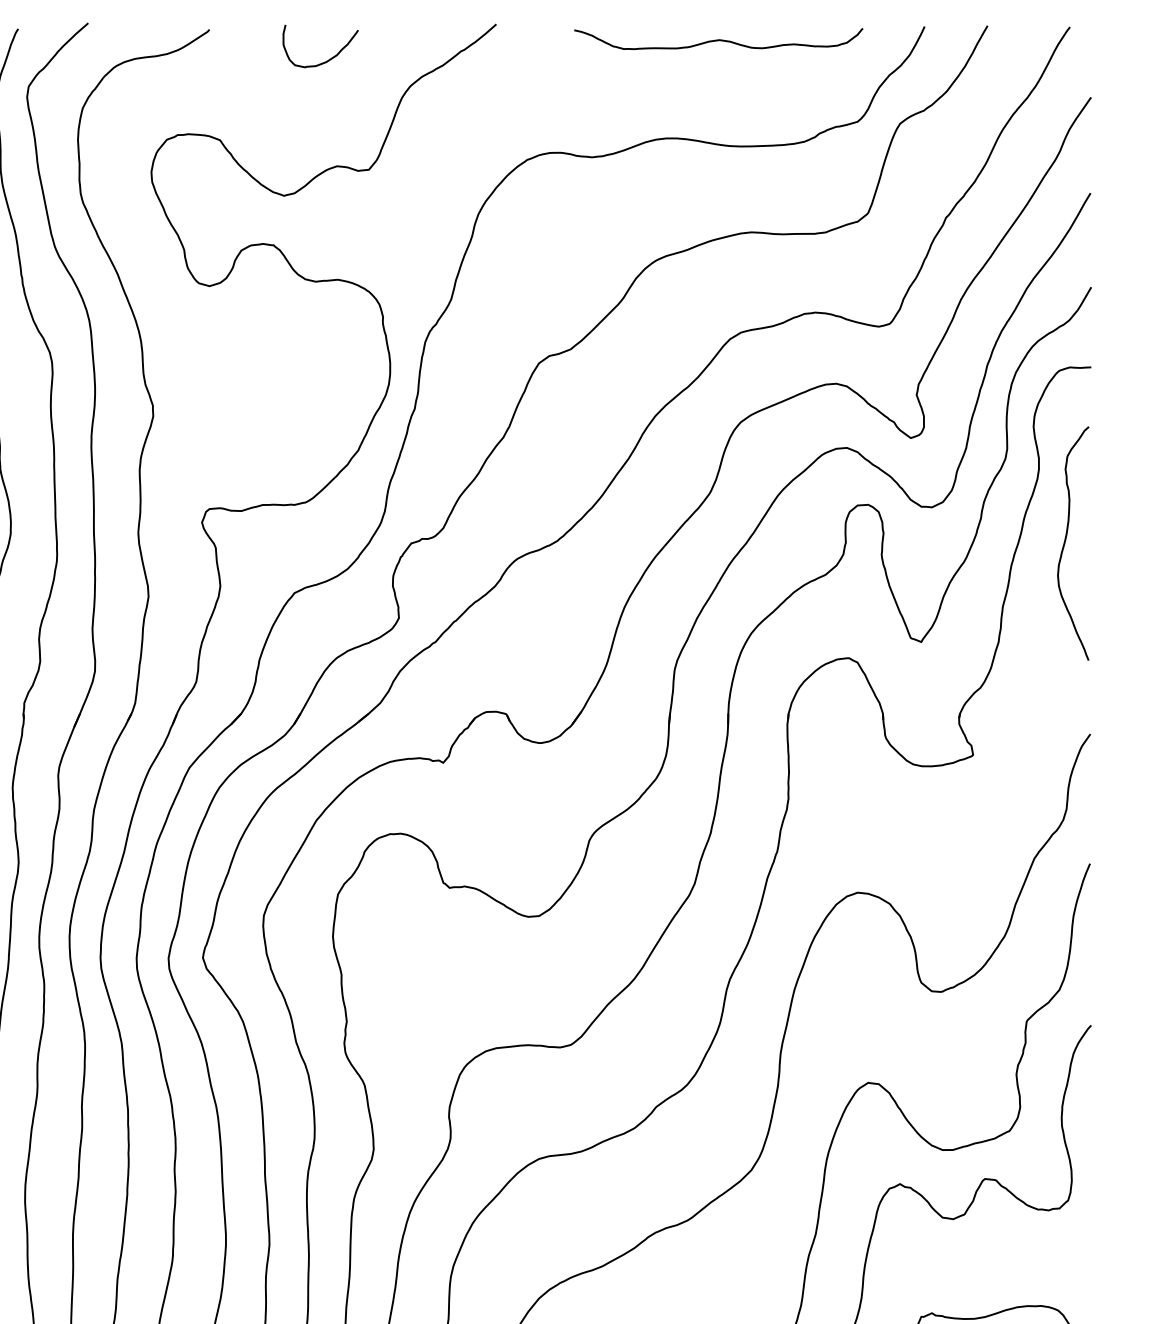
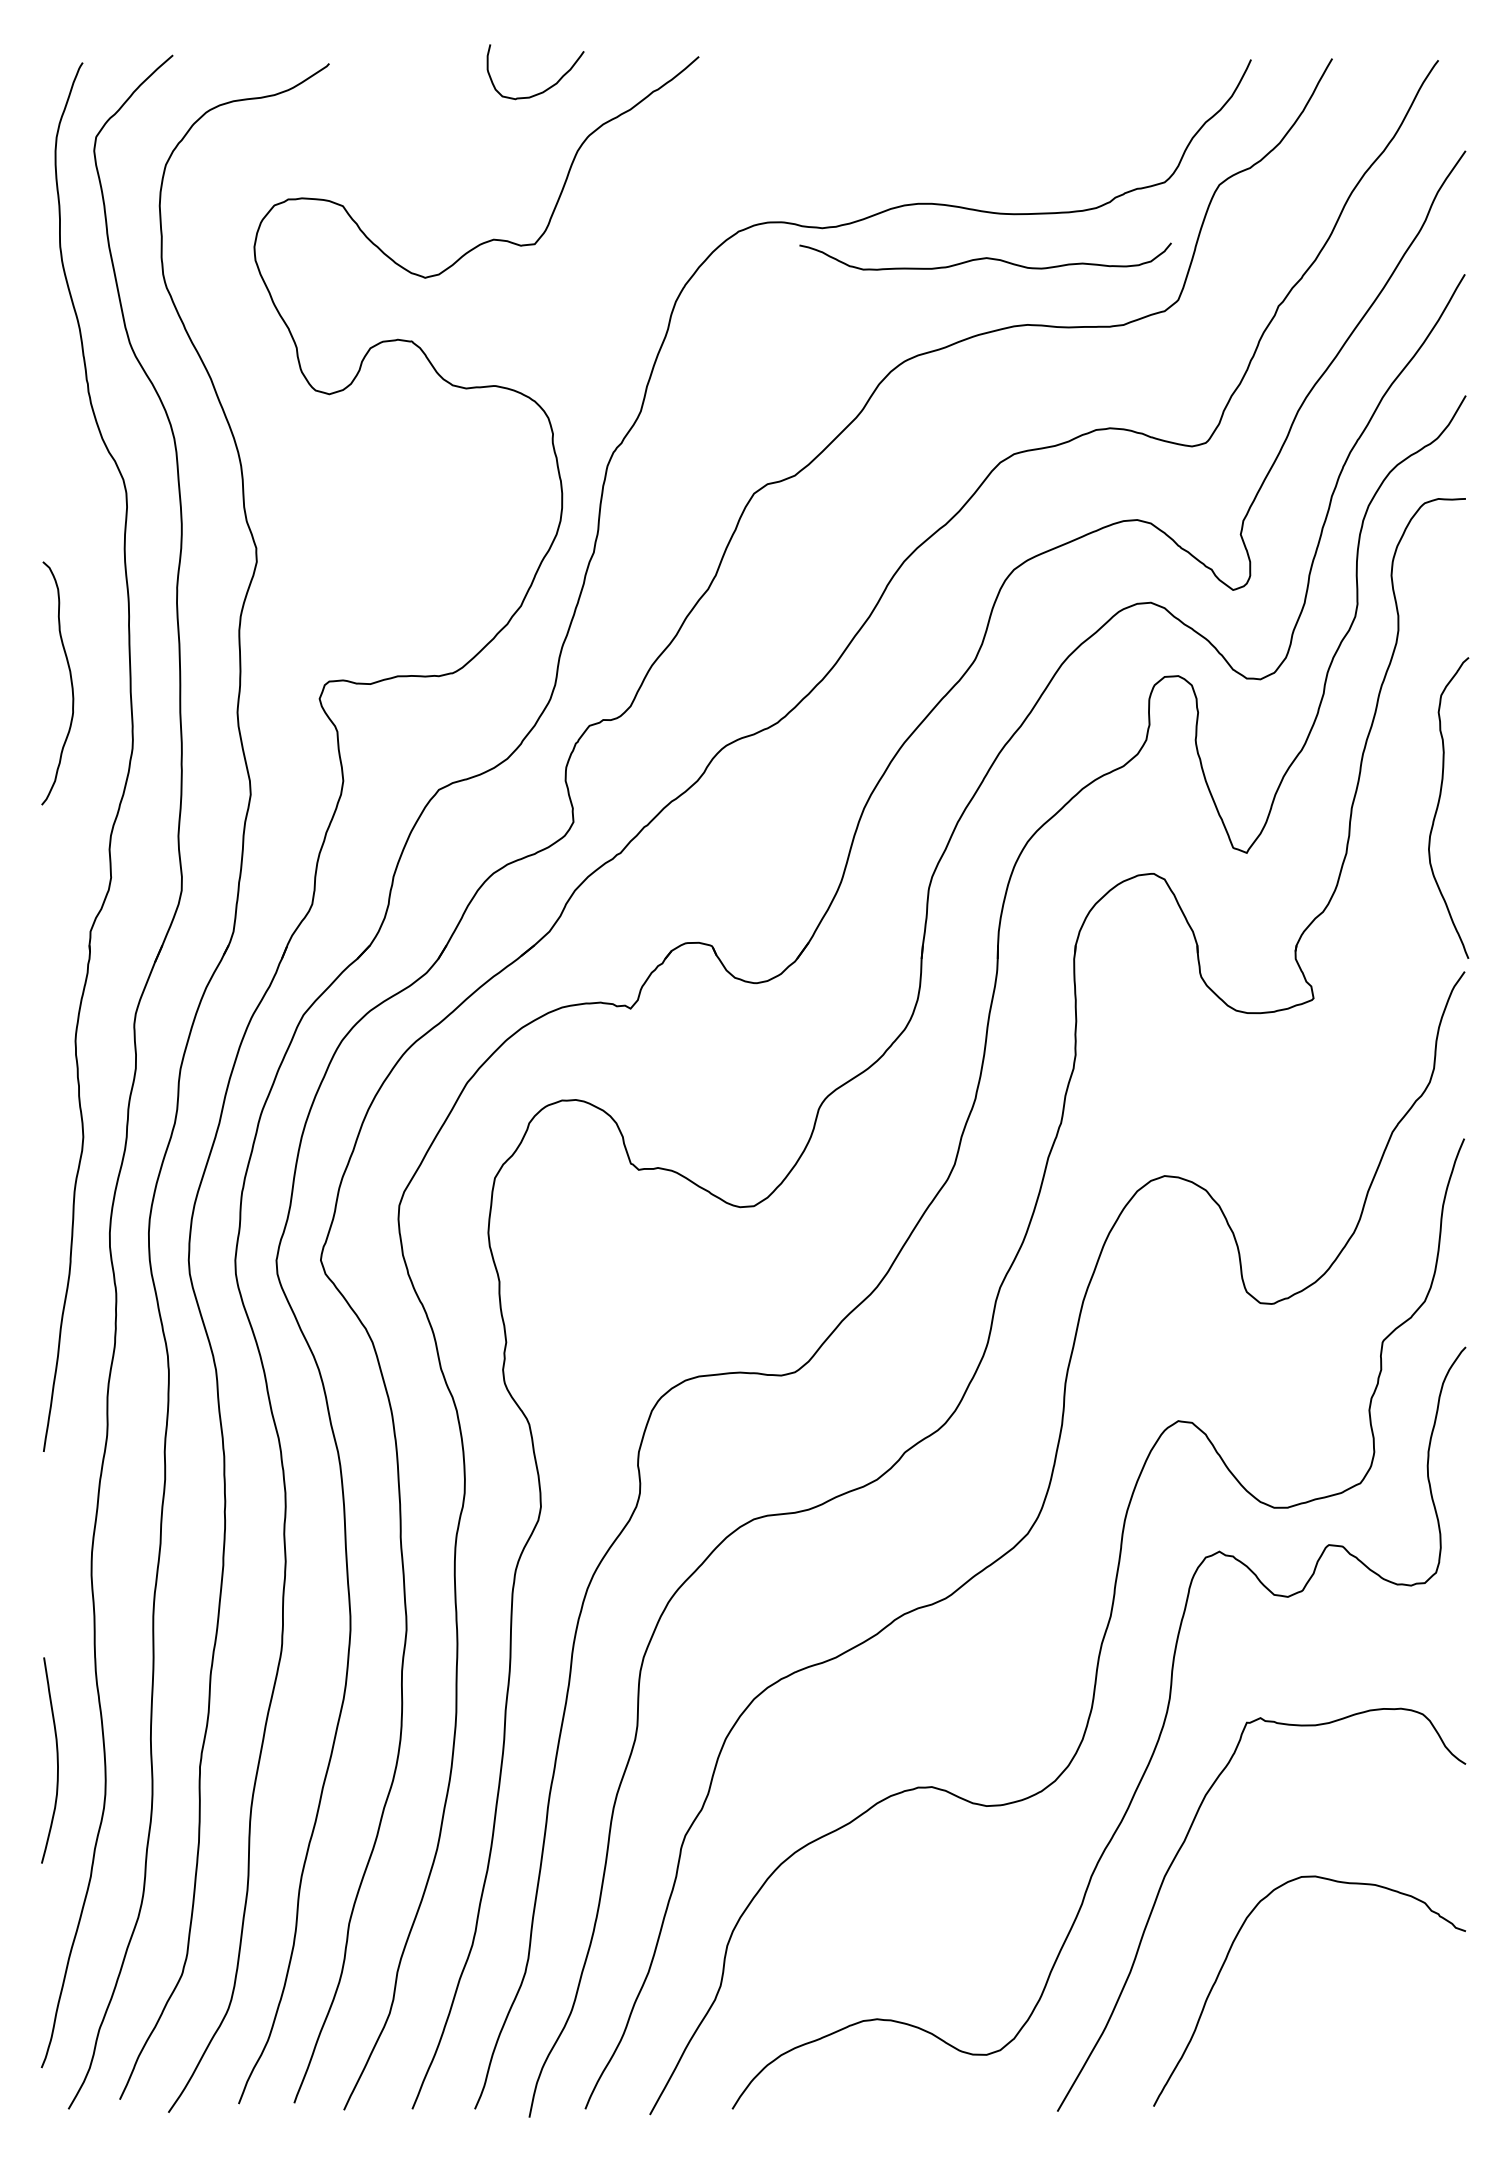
curve: (718, 39) -> (985, 257), moved
curve: (328, 59) -> (545, 89), moved
curve: (1066, 540) -> (1439, 804), moved

